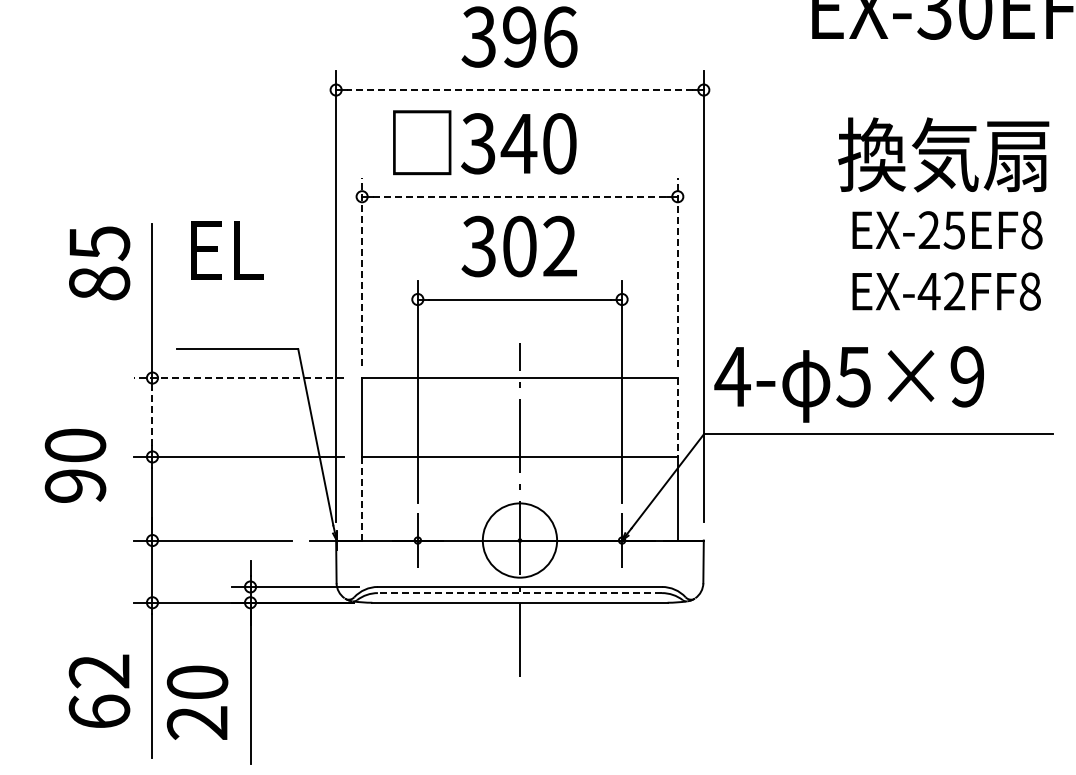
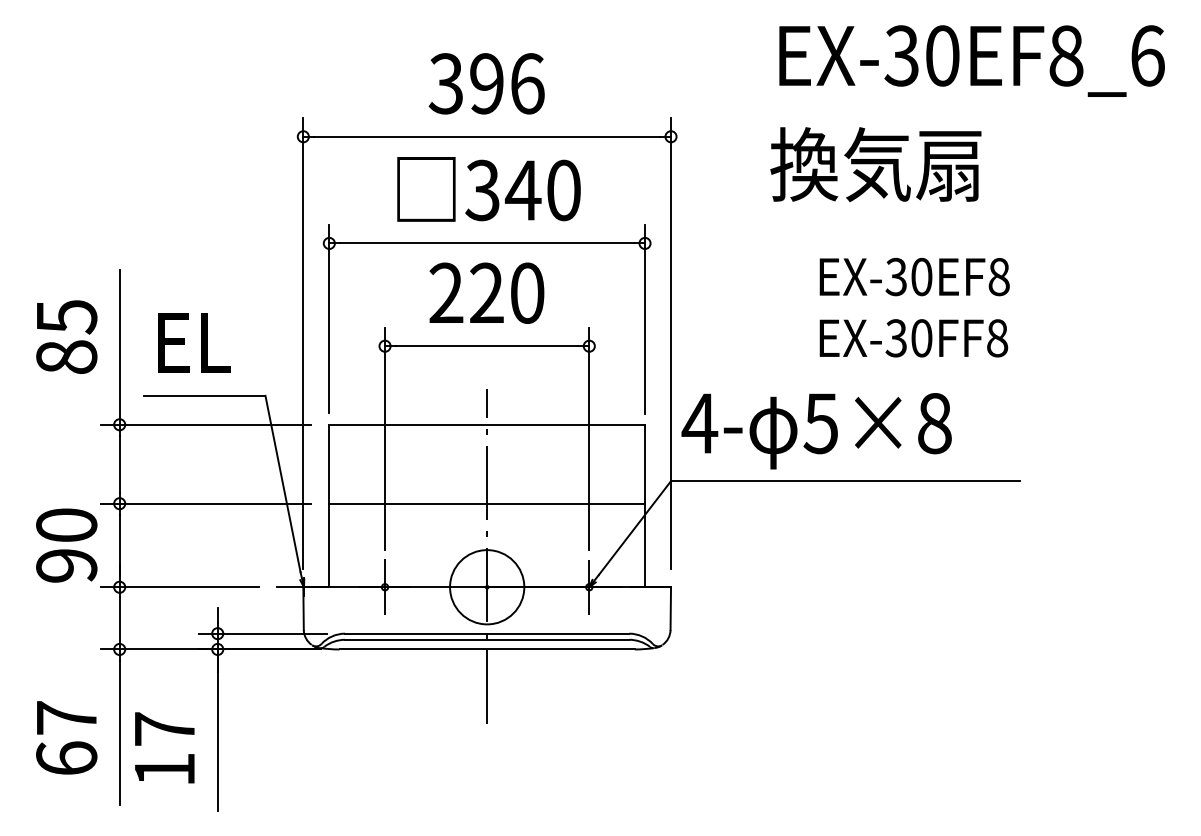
line: (520, 89) -> (487, 136), dashed -> solid
text: (484, 142) -> (488, 189), moved
text: (943, 154) -> (875, 164), moved
line: (520, 196) -> (487, 243), dashed -> solid
text: (941, 229) -> (908, 276), EX-25EF8 -> EX-30EF8
text: (519, 245) -> (486, 292), 302 -> 220
text: (227, 249) -> (194, 342), moved
text: (99, 262) -> (66, 336), moved
line: (362, 271) -> (329, 318), dashed -> solid
line: (678, 271) -> (645, 318), dashed -> solid
text: (941, 291) -> (908, 338), EX-42FF8 -> EX-30FF8
text: (967, 376) -> (934, 423), 5×9 -> 5×8
line: (238, 377) -> (205, 424), dashed -> solid
line: (152, 416) -> (119, 463), dashed -> solid
line: (678, 417) -> (645, 464), dashed -> solid
text: (75, 465) -> (66, 545), moved
line: (362, 498) -> (329, 545), dashed -> solid
line: (519, 592) -> (486, 639), dashed -> solid
text: (99, 671) -> (66, 718), 62 -> 67
text: (197, 702) -> (164, 749), 20 -> 17

